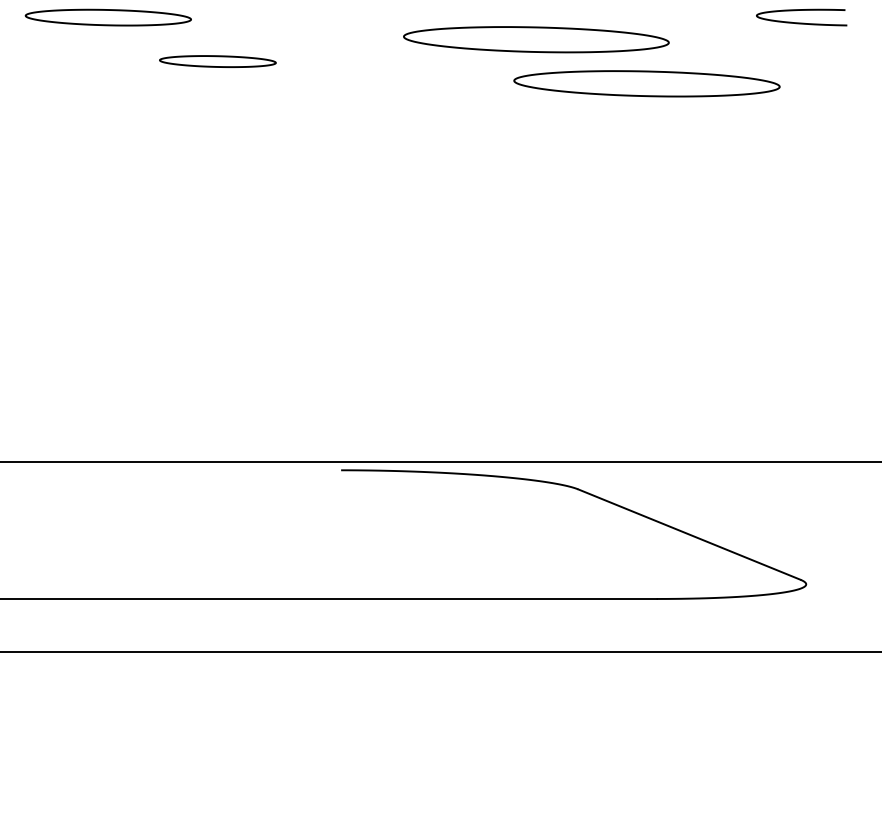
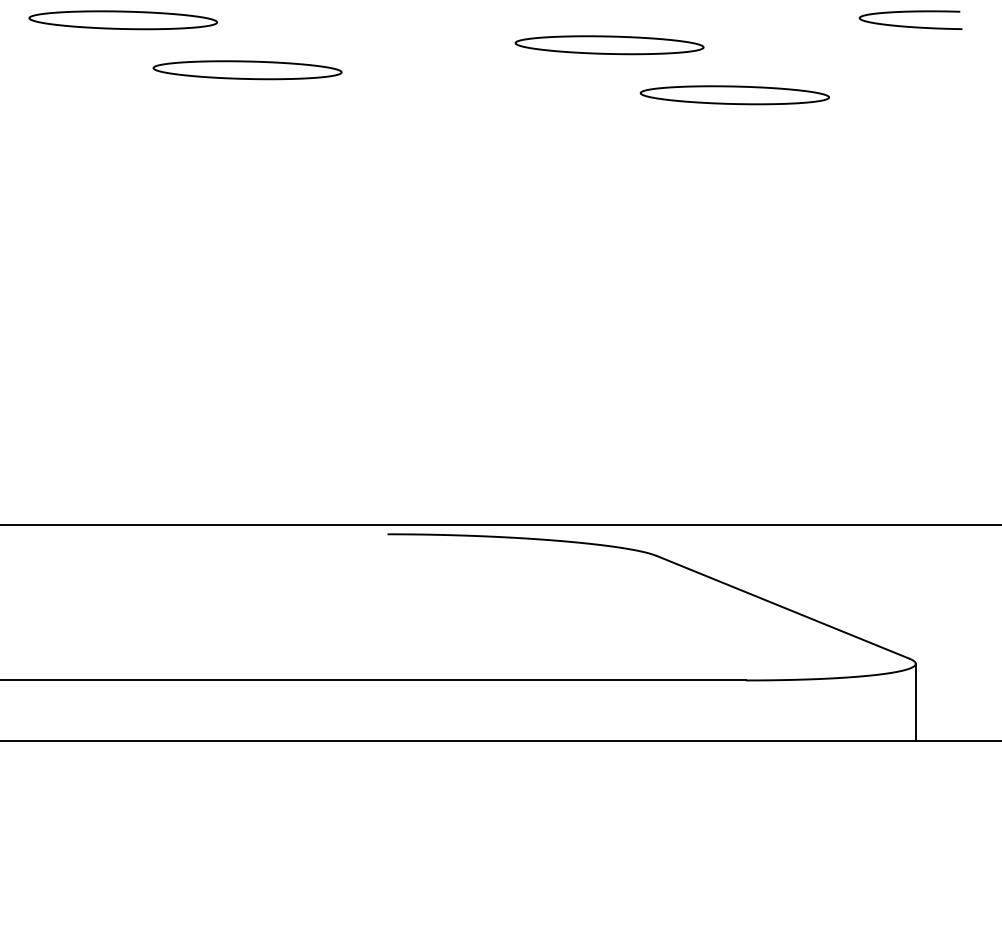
part: (536, 39) -> (609, 45), size x0.62
part: (217, 61) -> (247, 70), size x1.43
part: (646, 83) -> (734, 95), size x0.62
line: (806, 617) -> (916, 701), added

